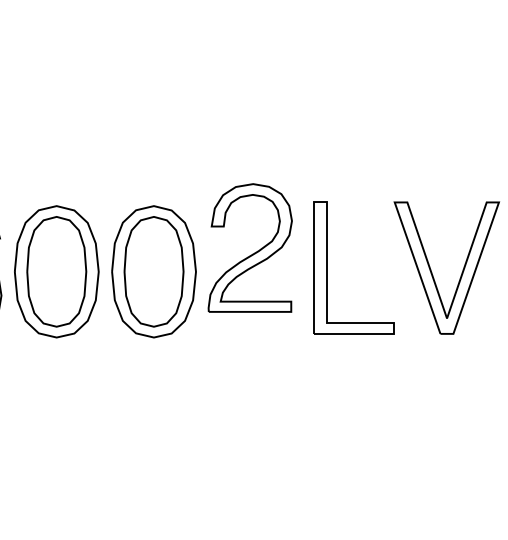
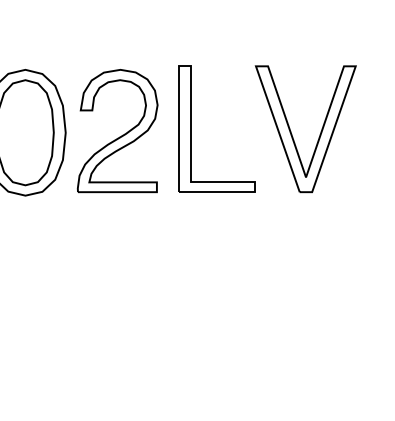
part: (252, 253) -> (119, 136), moved

